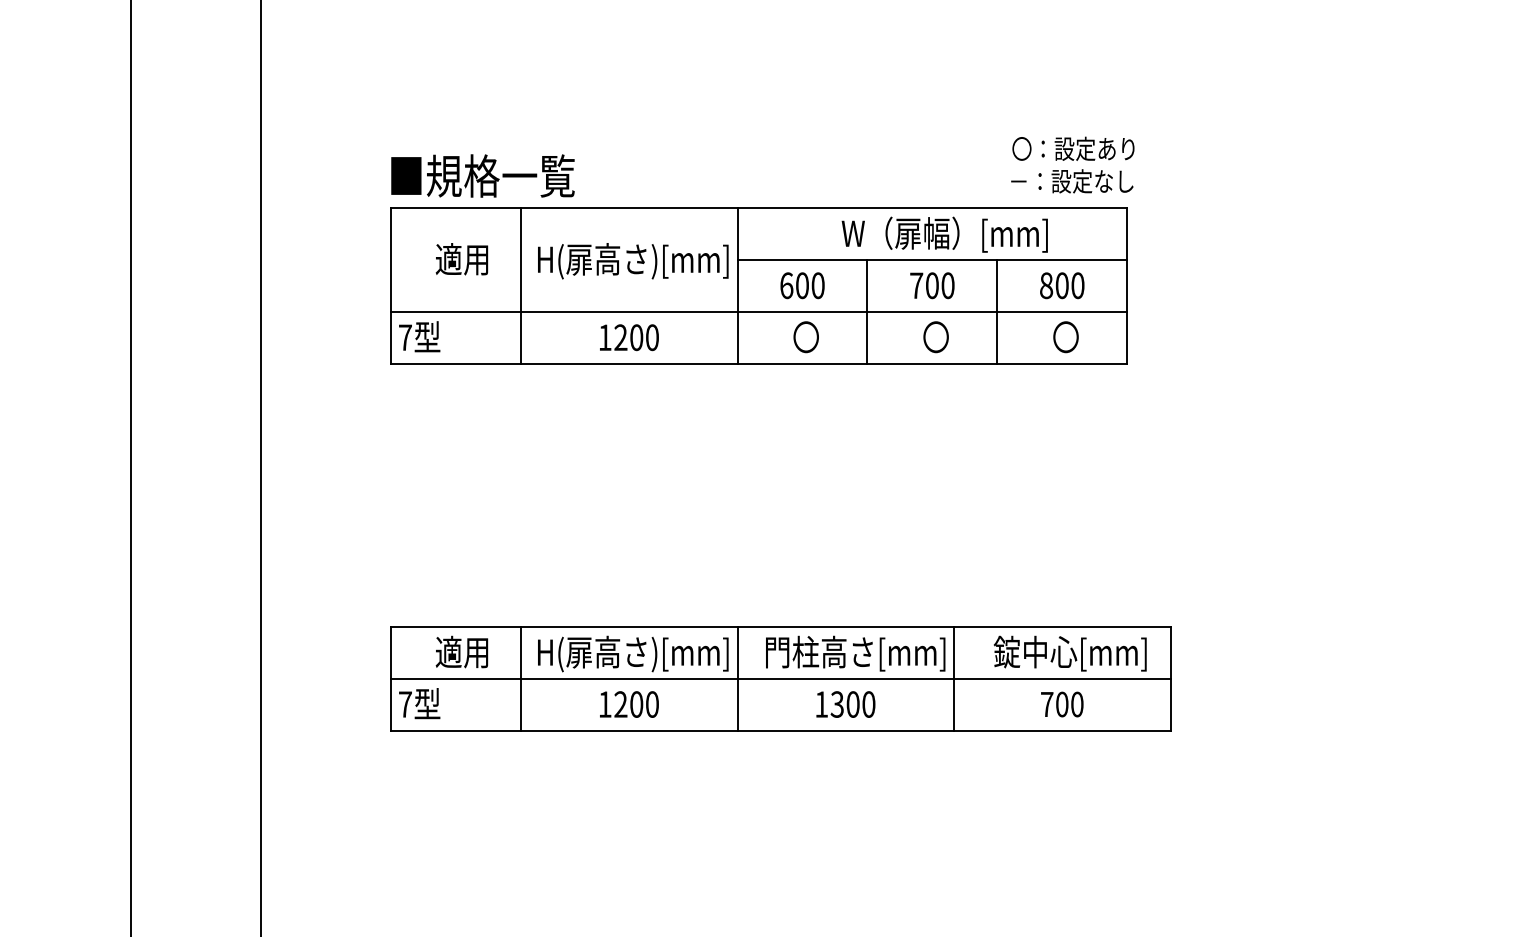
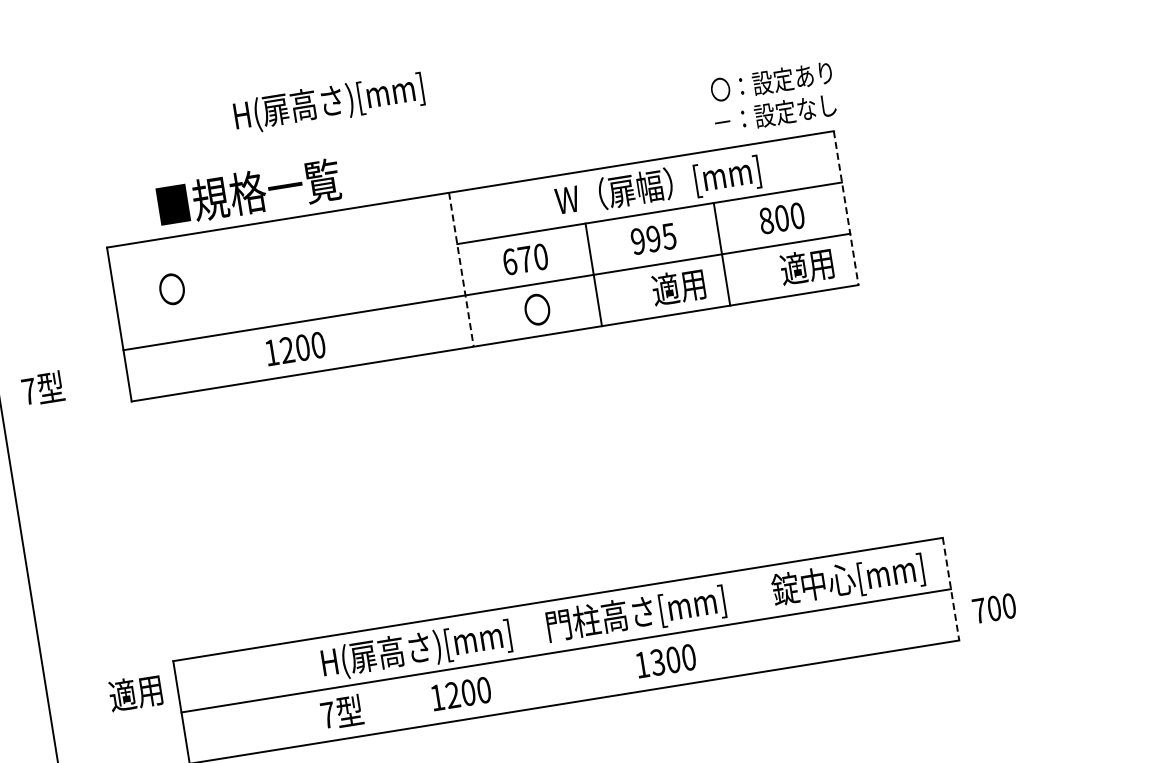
text: (482, 175) -> (248, 192), moved
text: (461, 259) -> (184, 287), 適用 -> 〇
text: (633, 261) -> (329, 103), moved
line: (521, 285) -> (248, 303), removed
line: (737, 285) -> (461, 269), solid -> dashed
text: (802, 285) -> (525, 259), 600 -> 670
text: (932, 285) -> (653, 238), 700 -> 995
line: (1127, 285) -> (846, 207), solid -> dashed
text: (419, 336) -> (42, 388), moved
text: (629, 337) -> (295, 348), moved
text: (949, 337) -> (678, 287), 〇 -> 適用
text: (1079, 337) -> (807, 266), 〇 -> 適用
text: (461, 651) -> (135, 692), moved
line: (521, 678) -> (310, 691), removed
line: (737, 678) -> (523, 657), removed
line: (954, 678) -> (737, 623), removed
line: (1170, 678) -> (951, 589), solid -> dashed
text: (419, 703) -> (341, 711), moved
text: (629, 704) -> (461, 693), moved
text: (845, 704) -> (665, 661), moved
text: (1062, 704) -> (994, 608), moved

